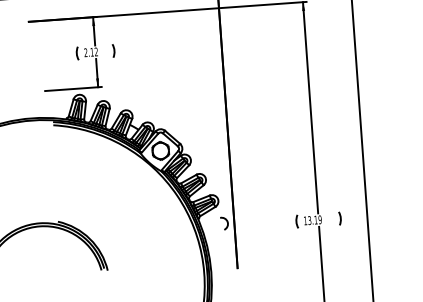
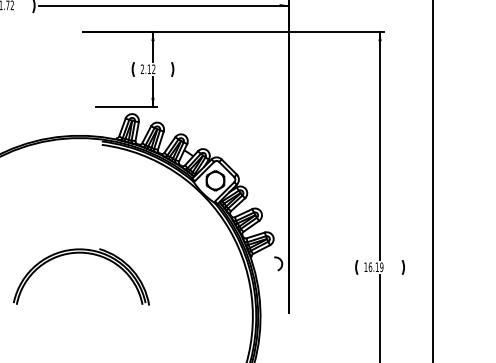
text: (309, 219) -> (370, 266), 13.19 -> 16.19

